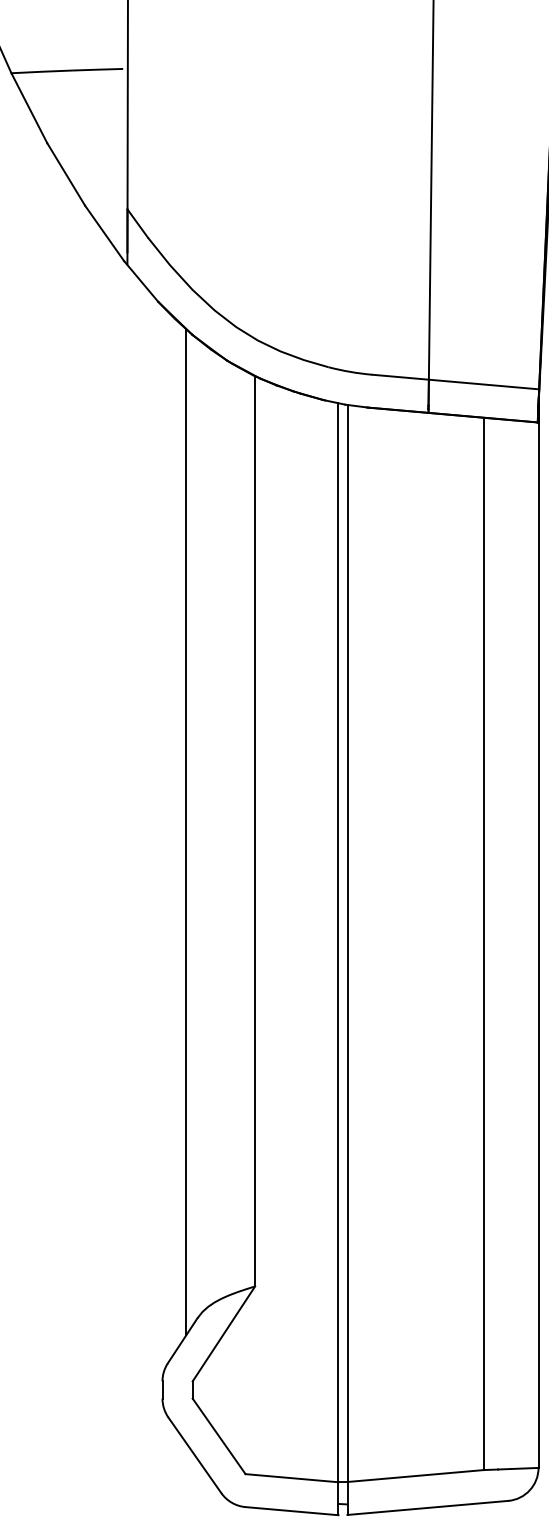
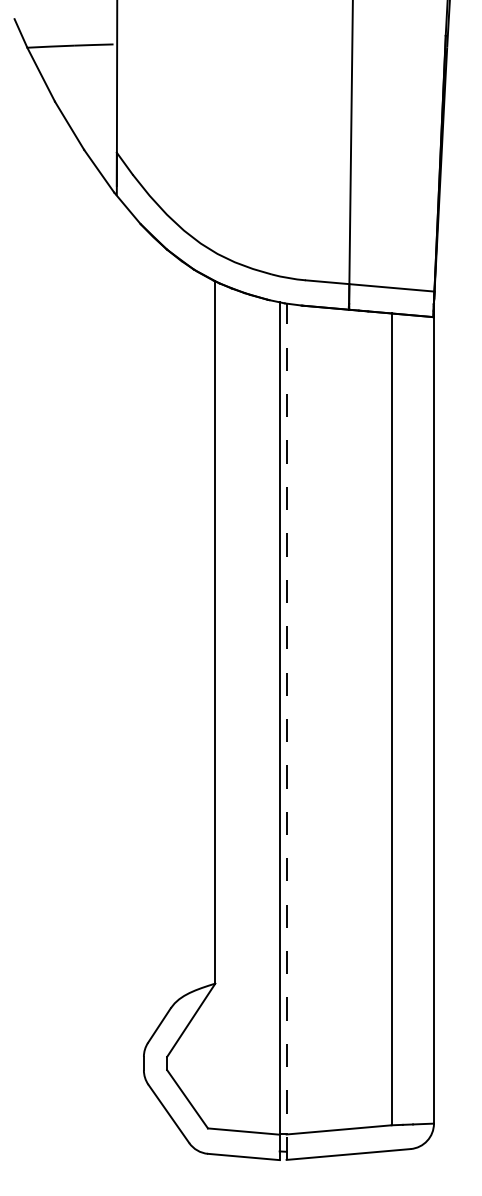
line: (186, 832) -> (162, 633), removed
line: (347, 959) -> (286, 731), solid -> dashed

